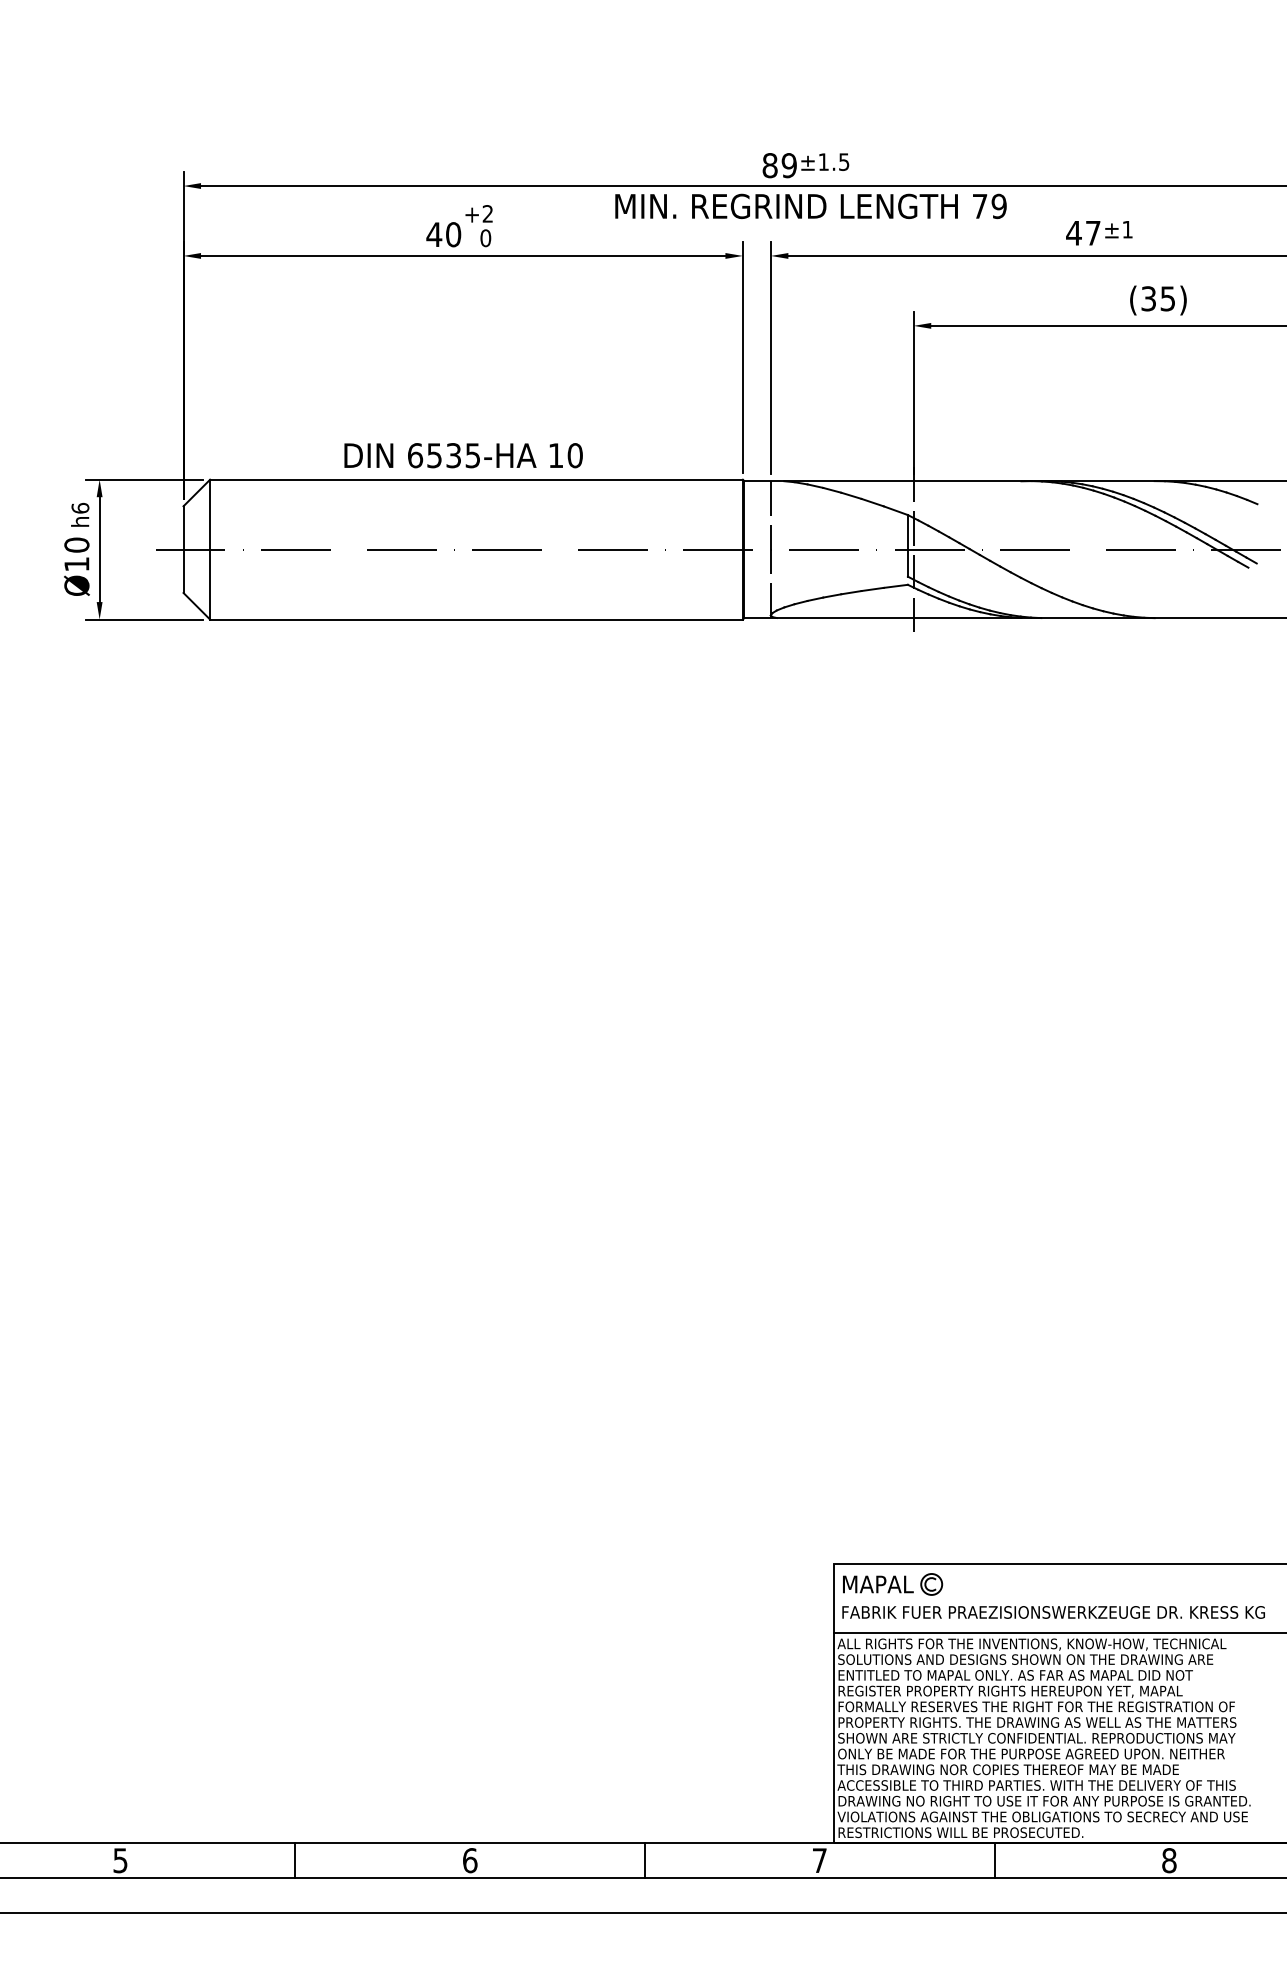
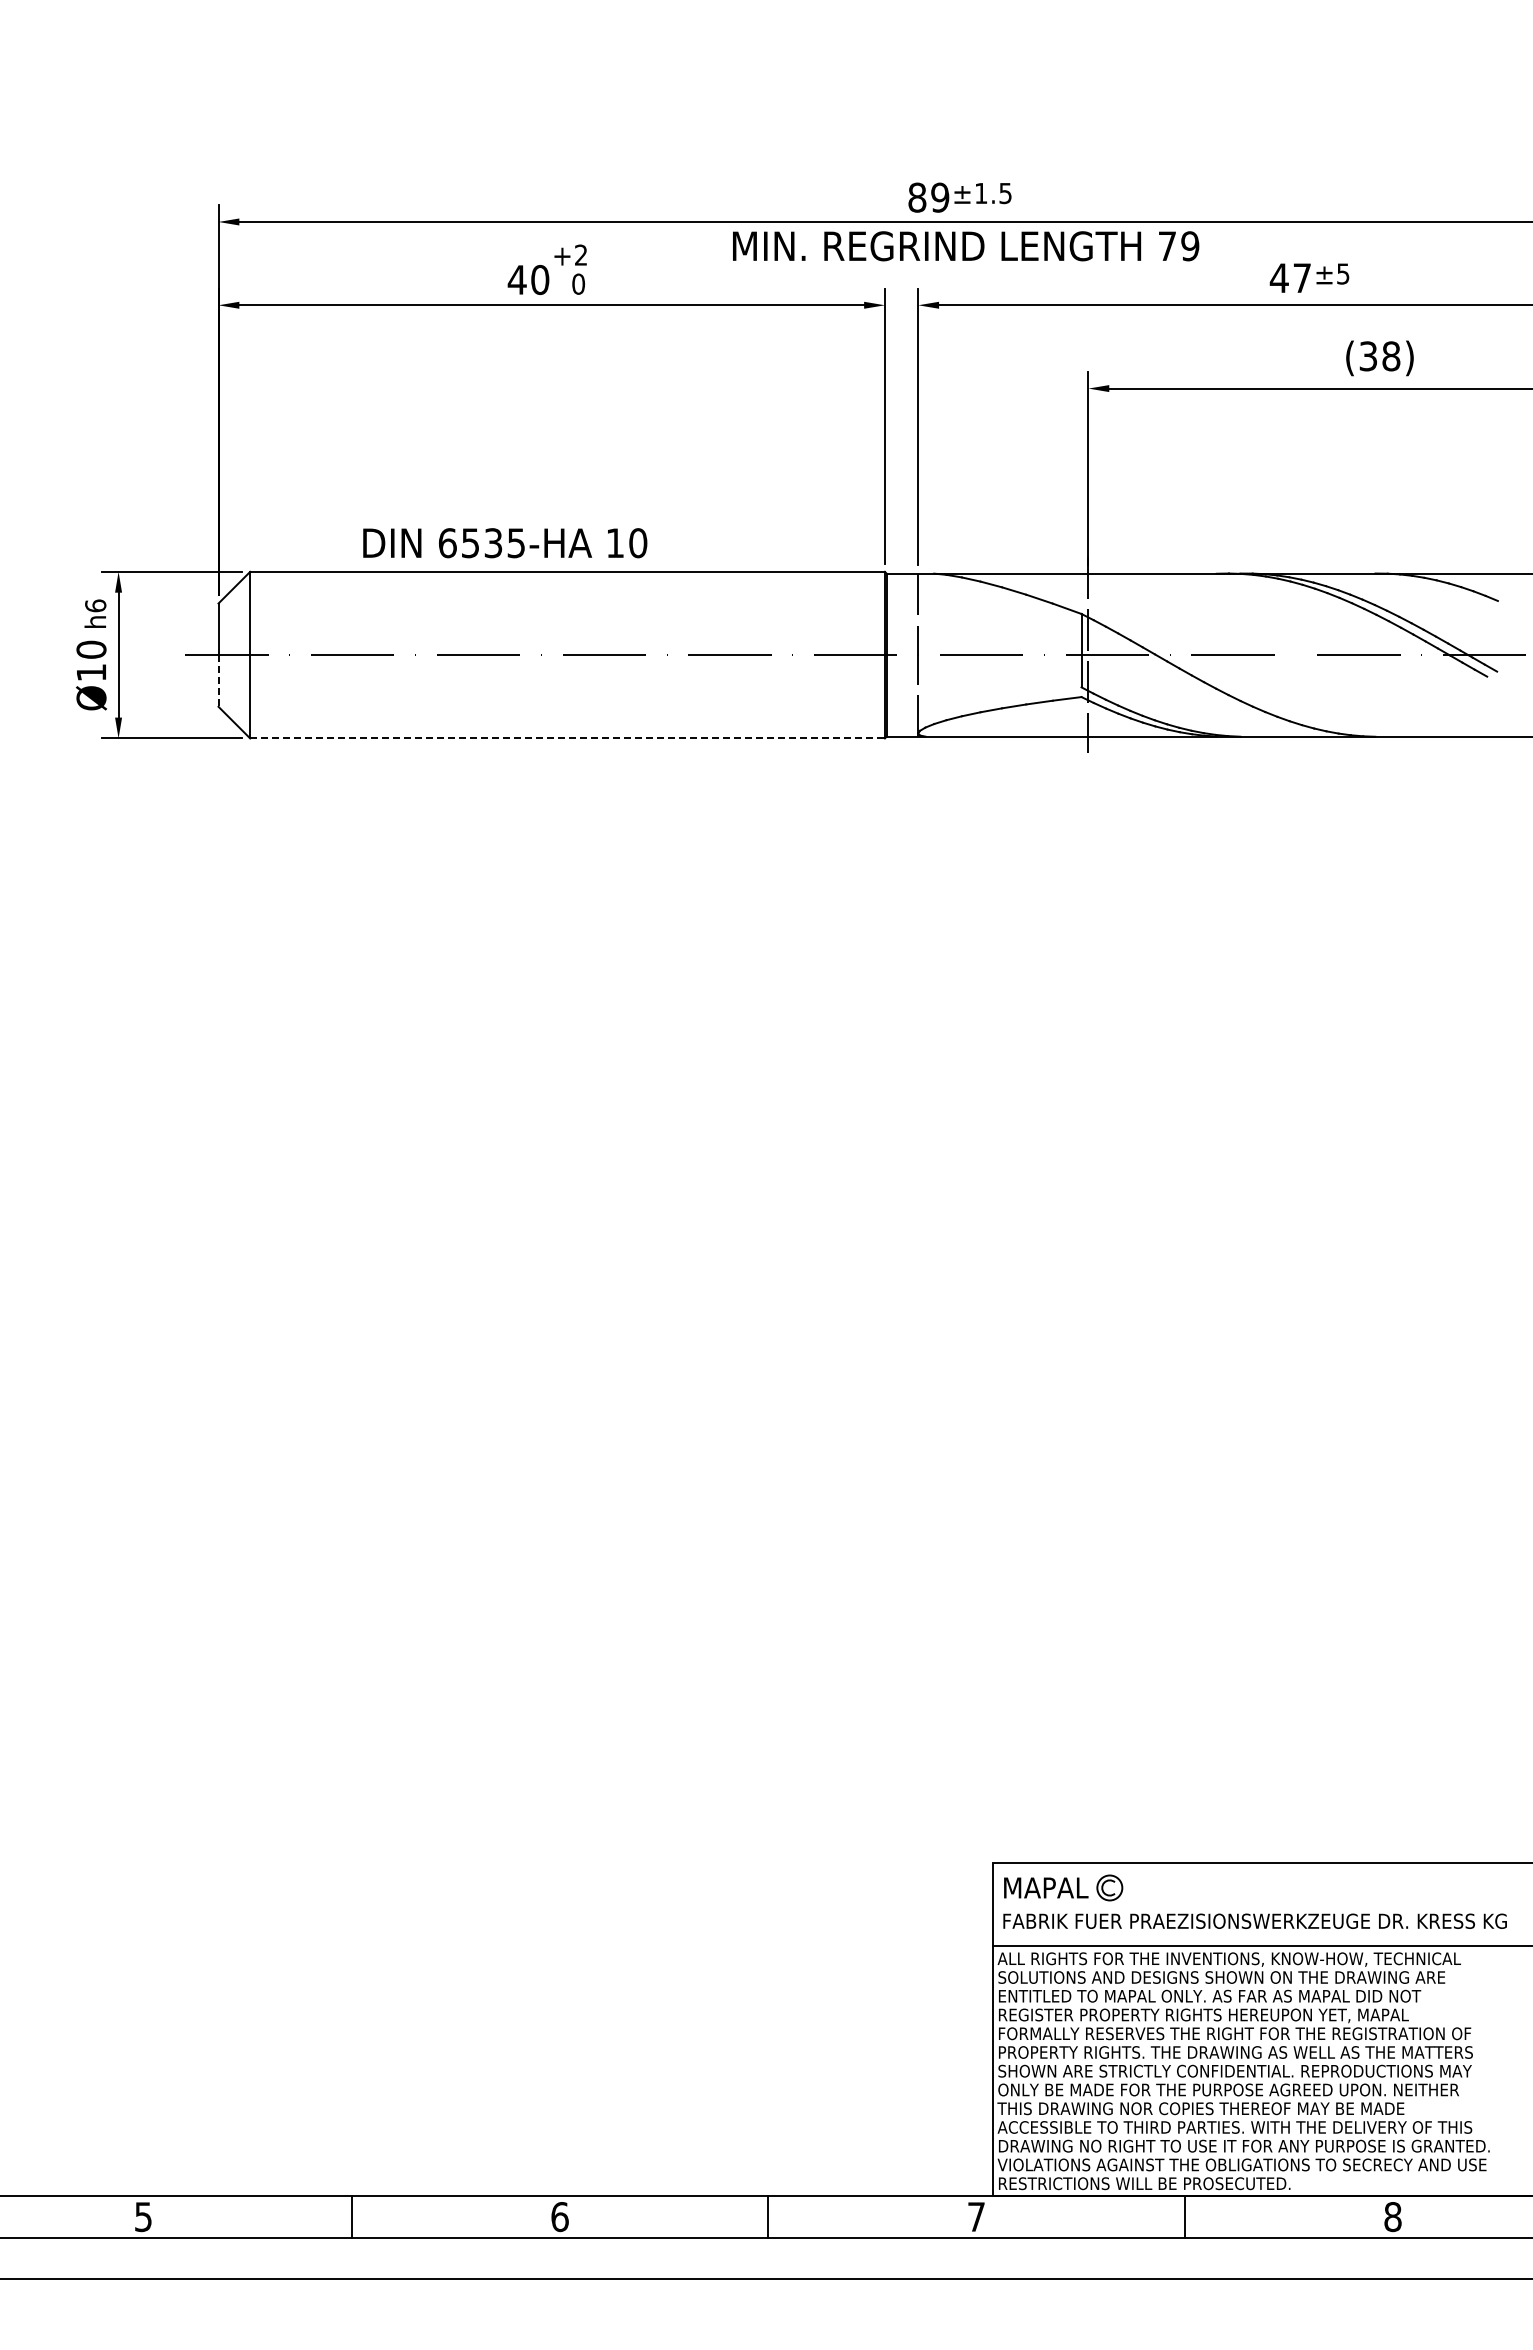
text: (1127, 229) -> (1343, 273), ±1 -> ±5
text: (1168, 298) -> (1391, 356), (35) -> (38)
text: (463, 455) -> (505, 543), moved
line: (183, 570) -> (218, 680), solid -> dashed
line: (477, 619) -> (568, 738), solid -> dashed

